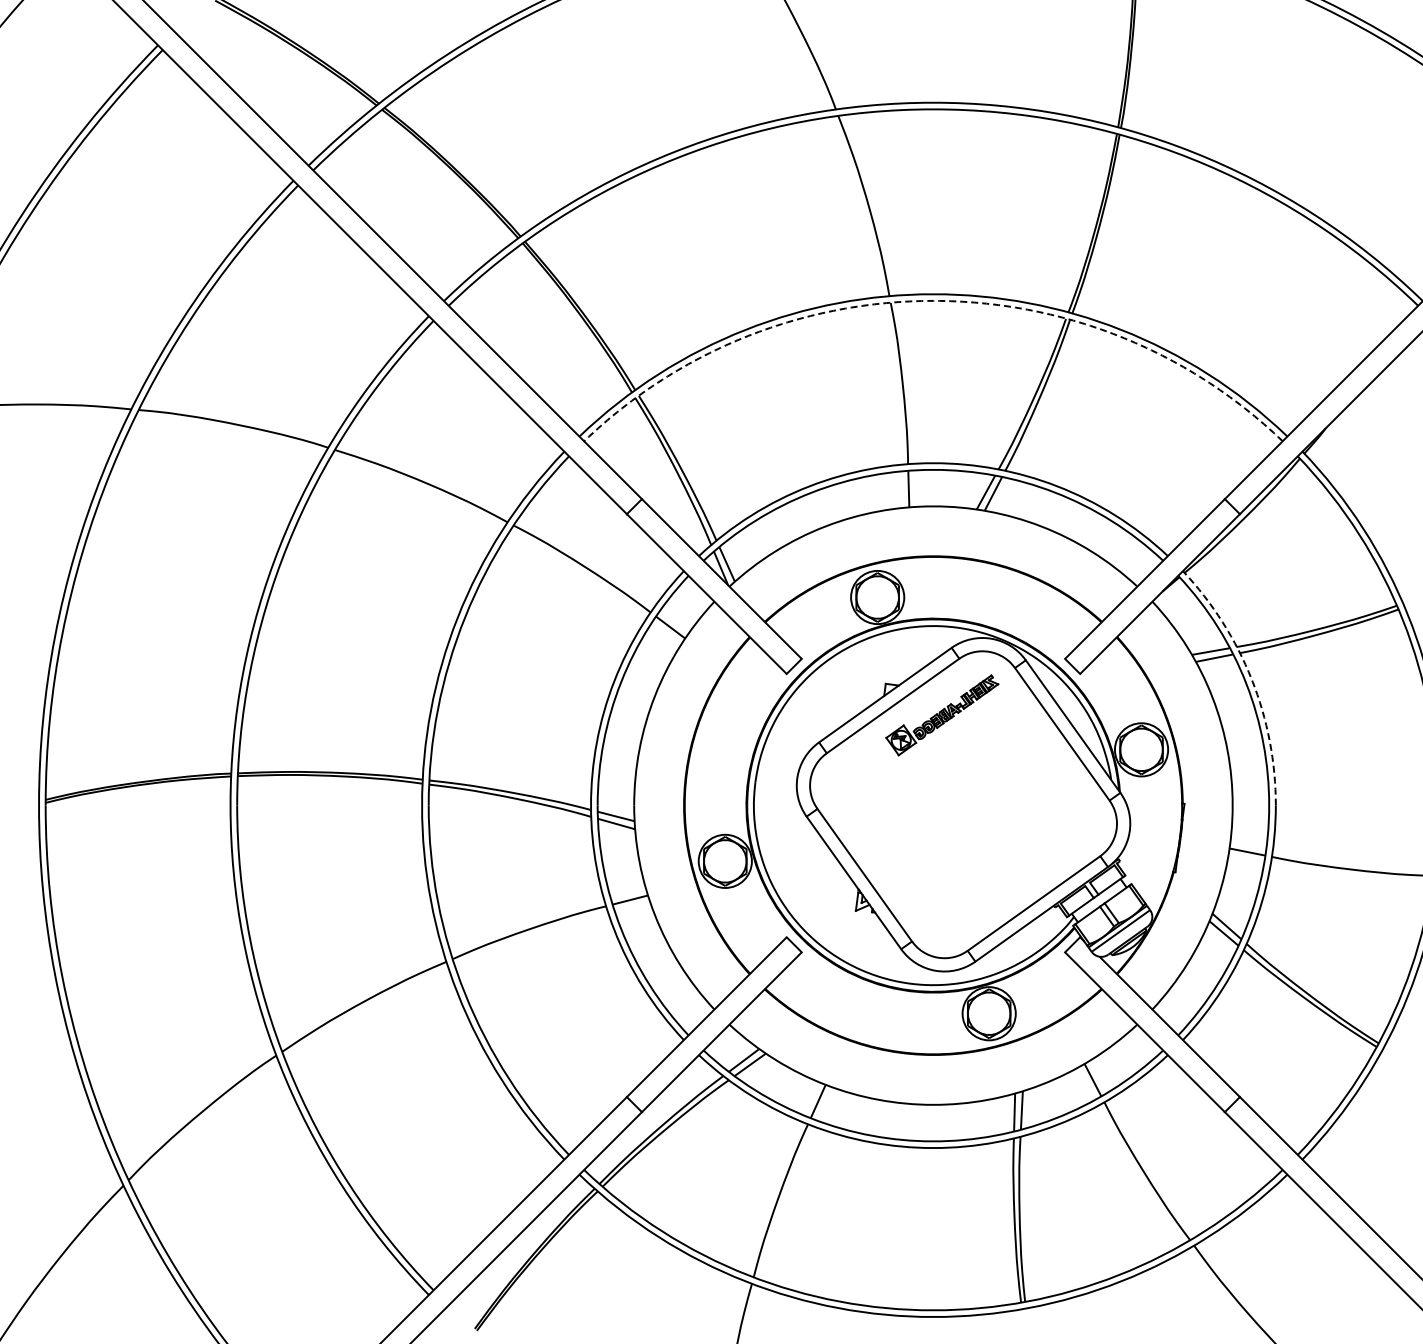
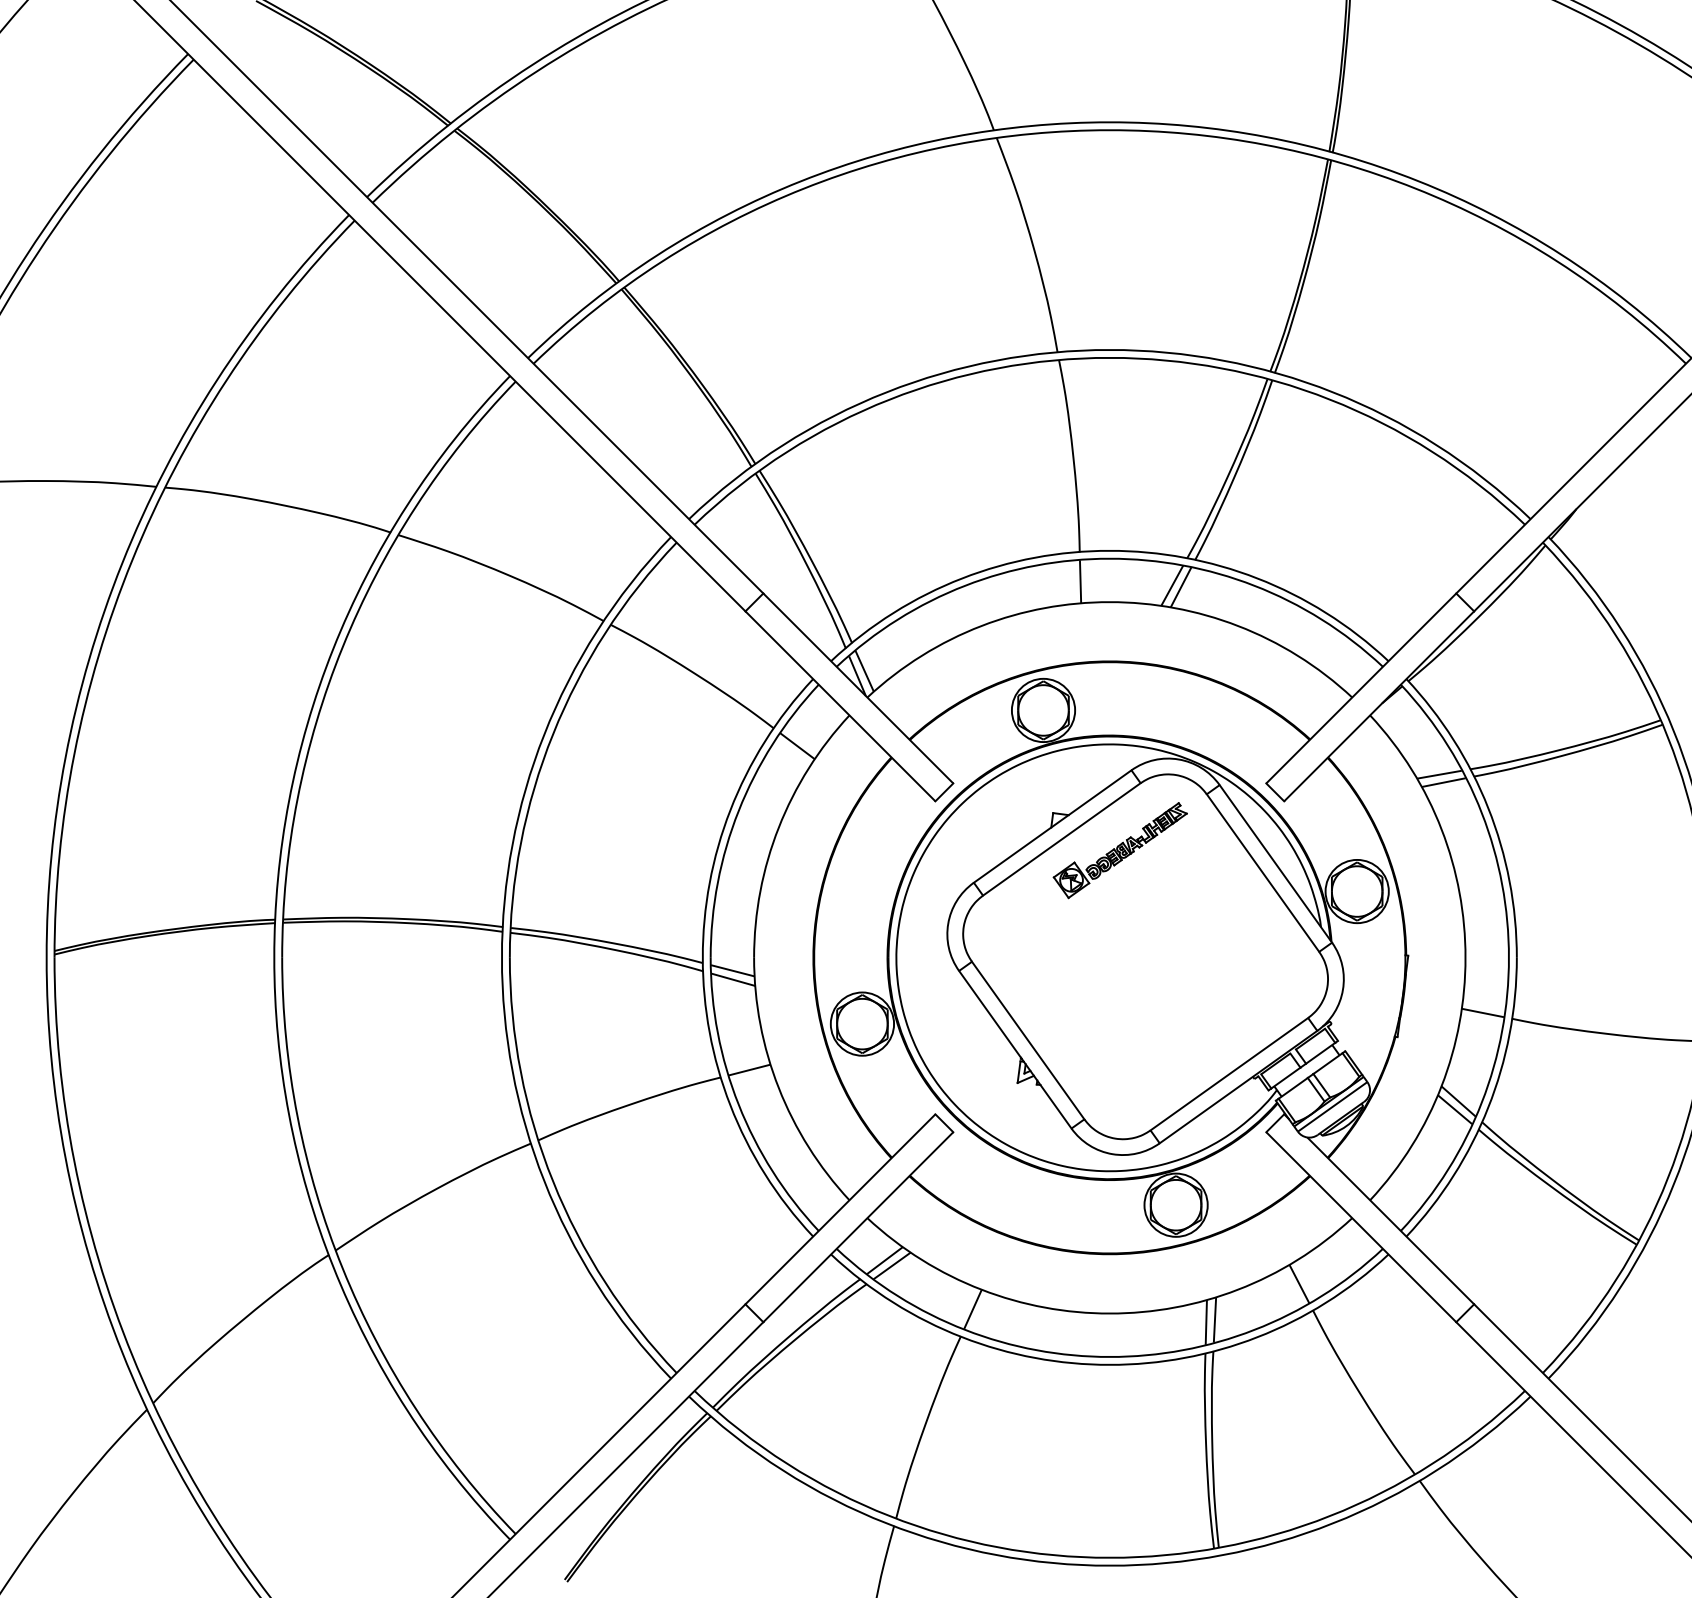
arc: (933, 300) -> (1109, 357), dashed -> solid
arc: (1251, 679) -> (1487, 807), dashed -> solid

